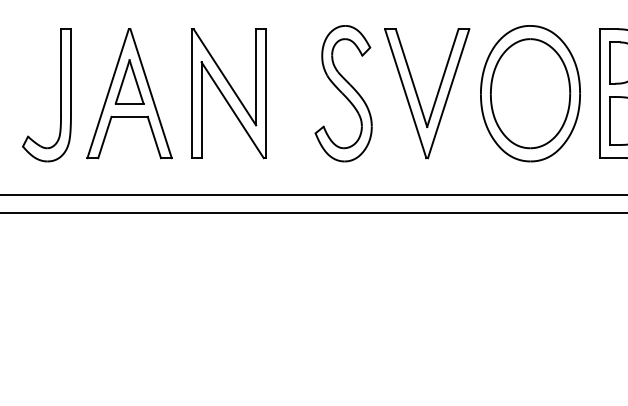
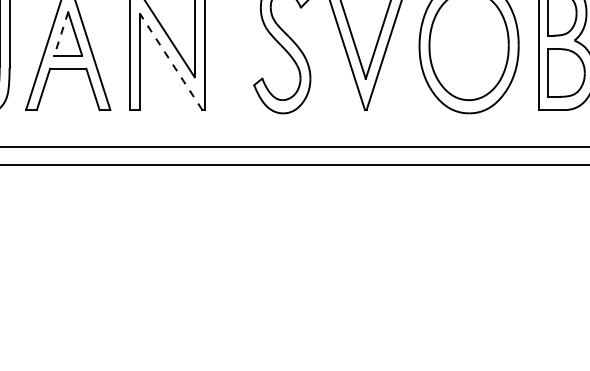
line: (122, 81) -> (61, 33), solid -> dashed
line: (232, 109) -> (171, 61), solid -> dashed

